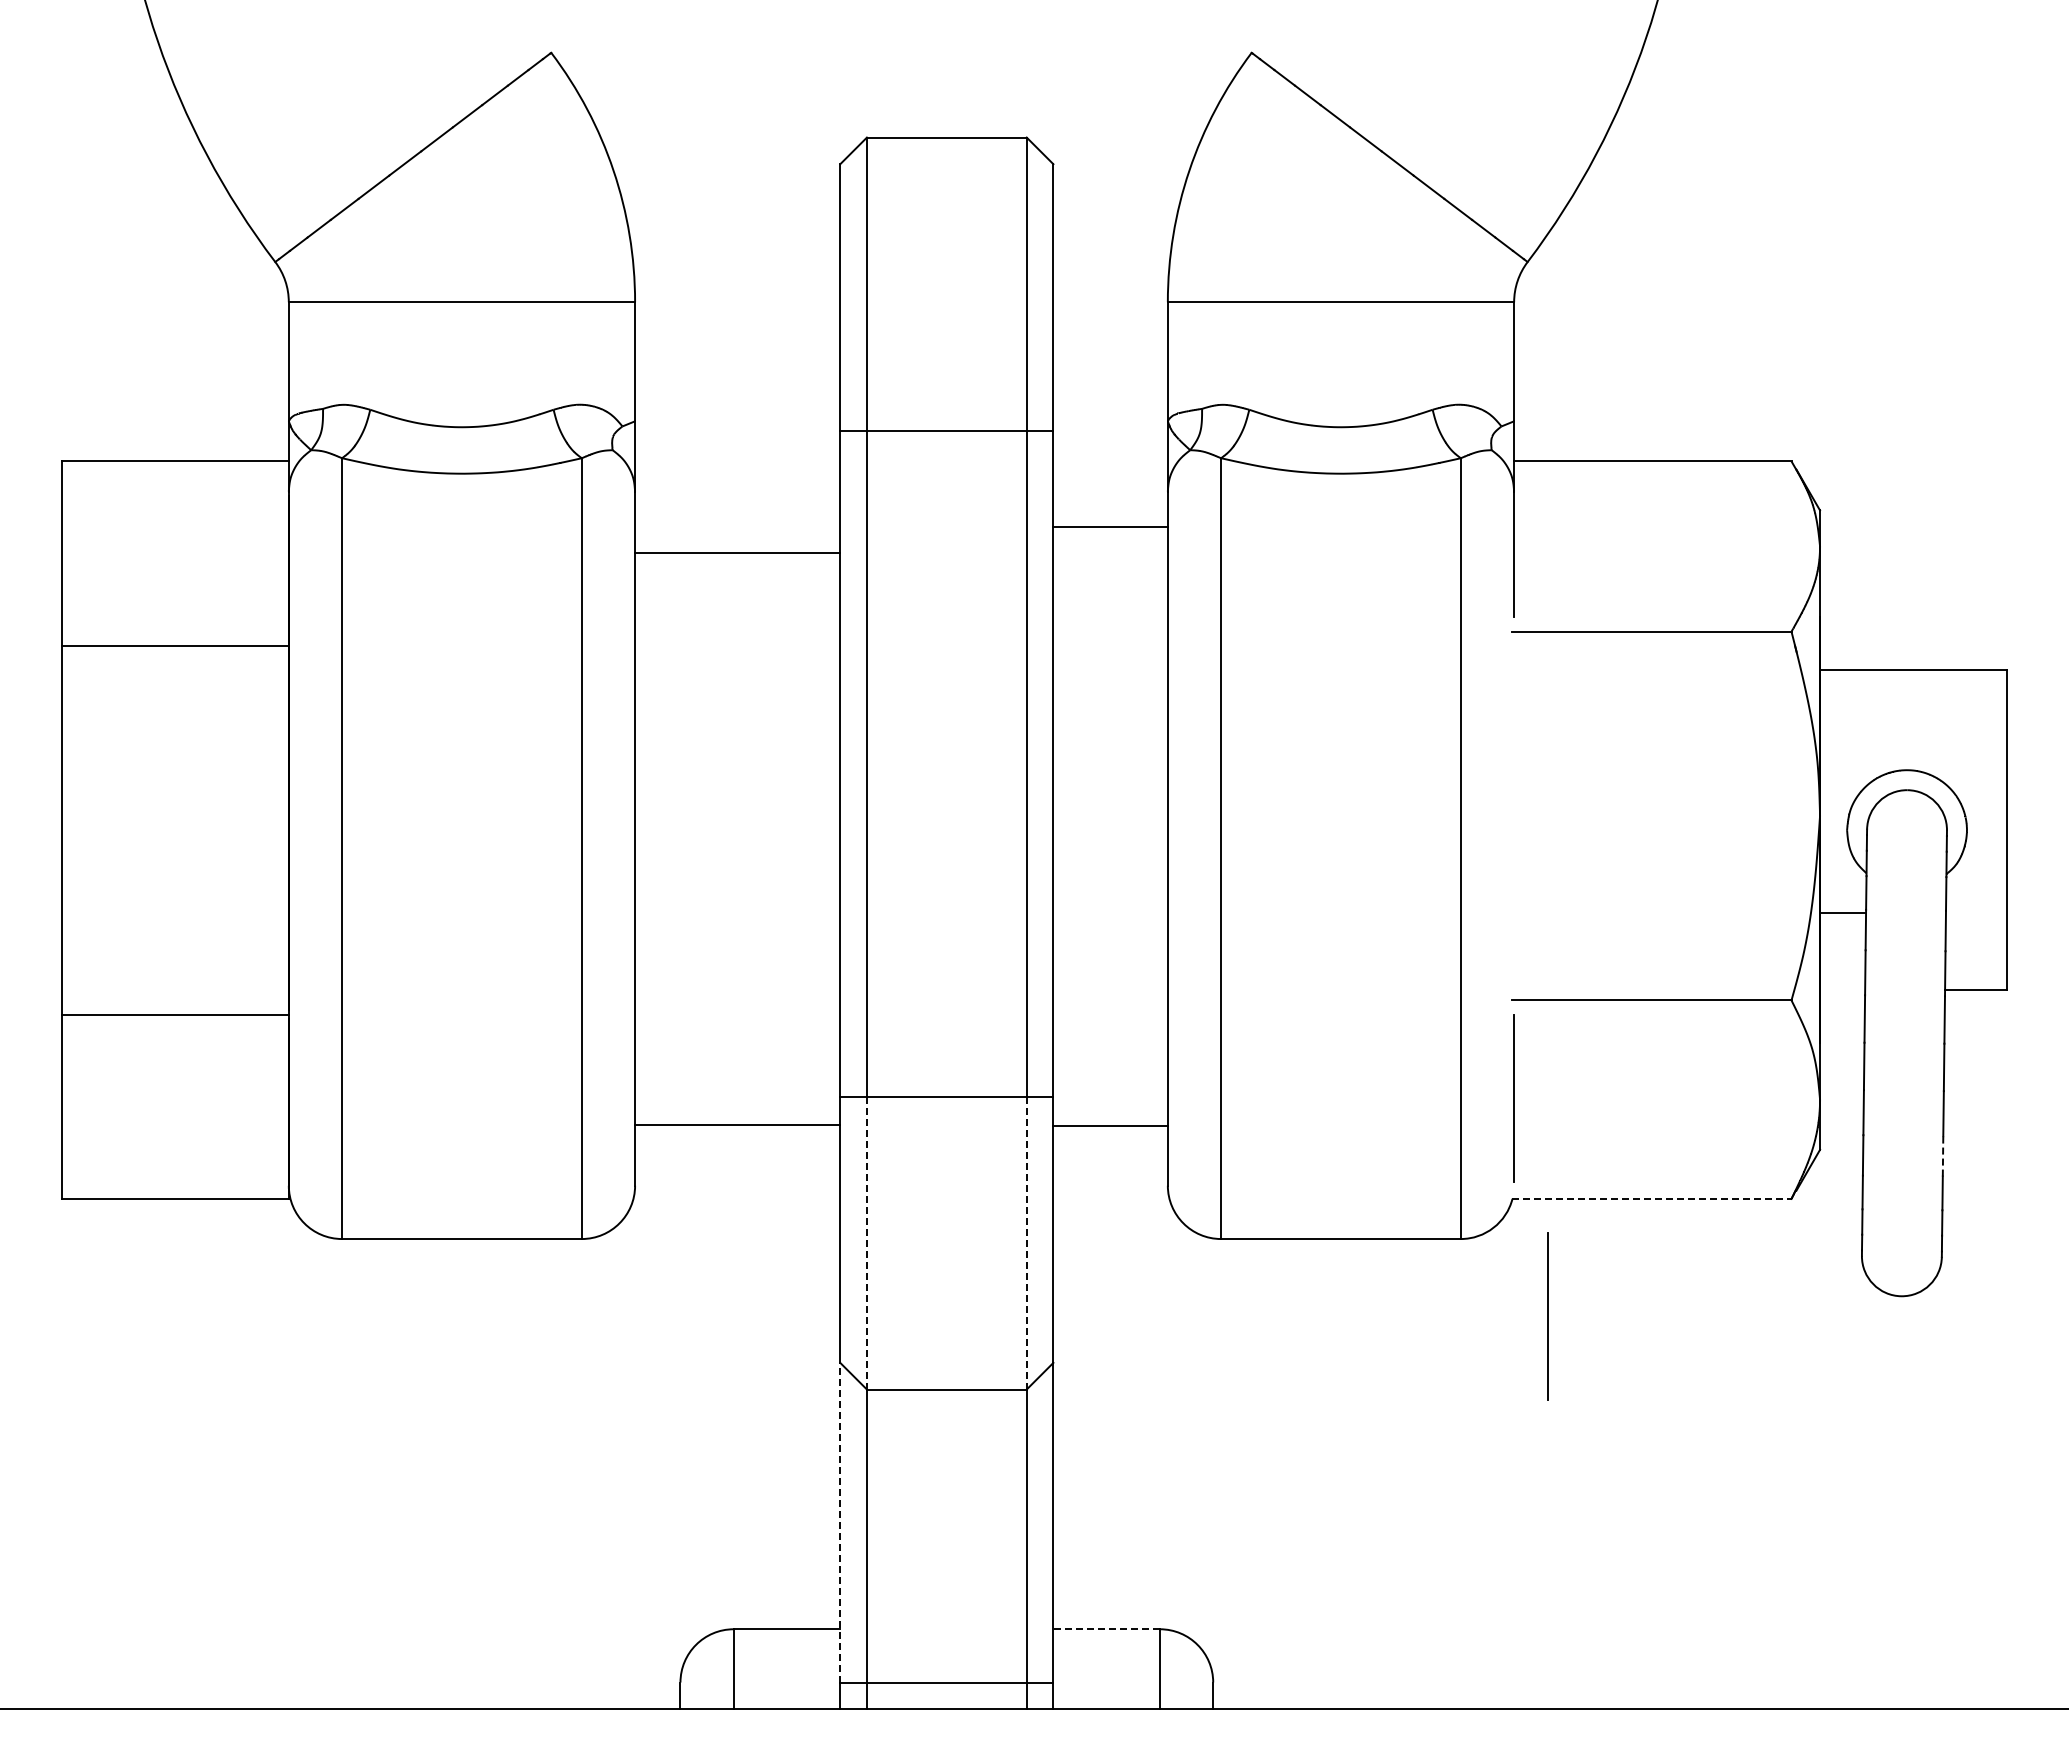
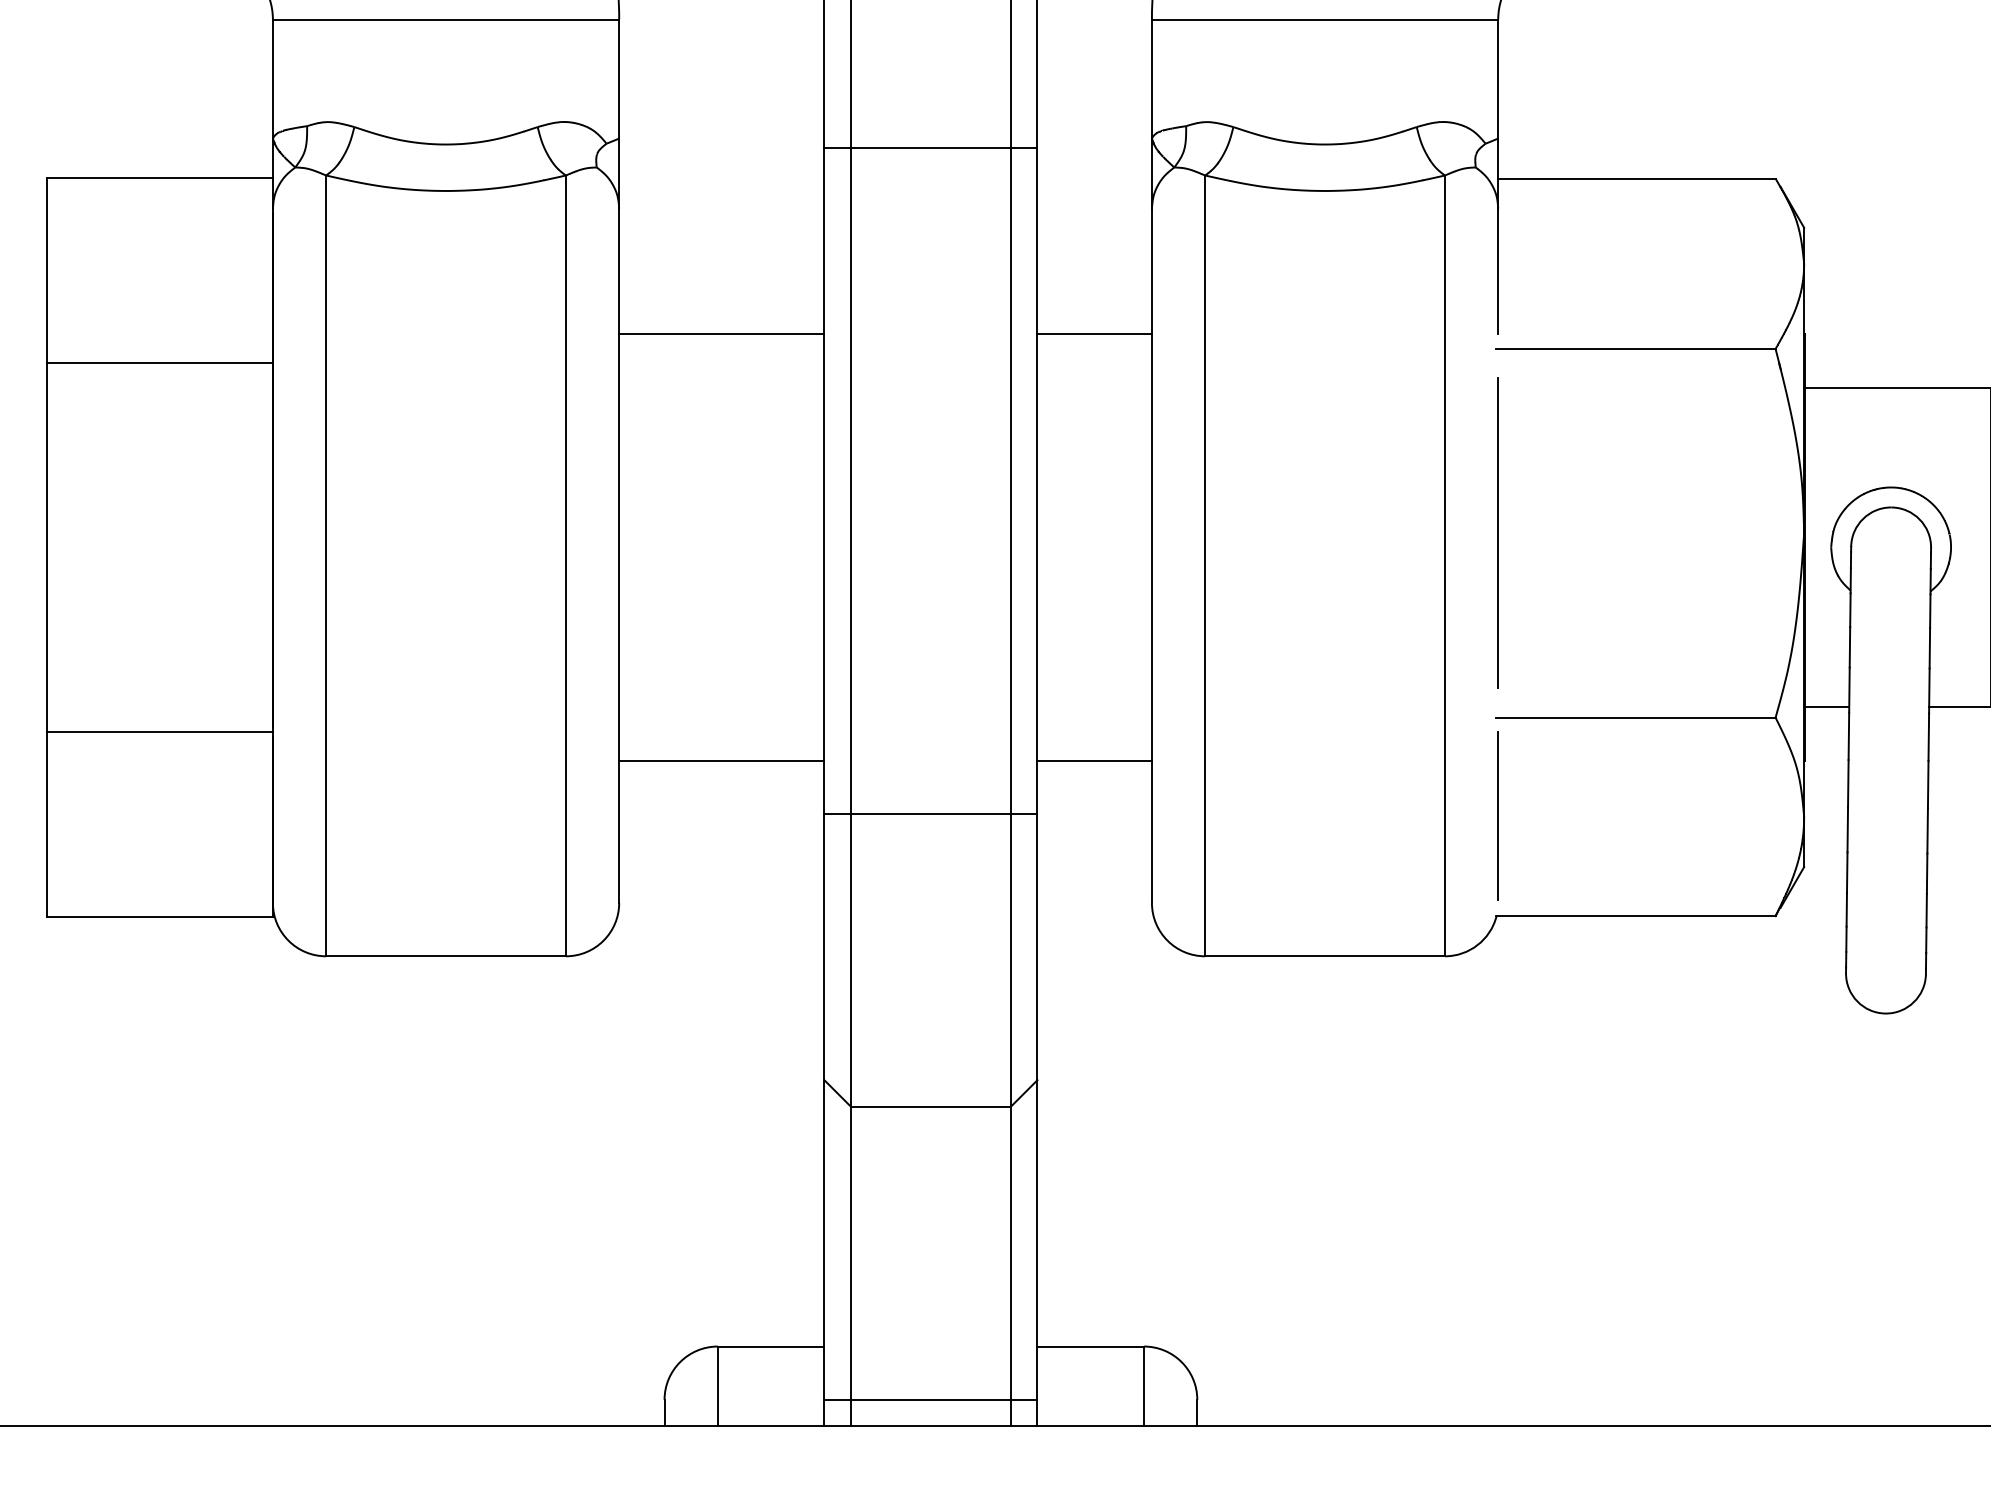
line: (1110, 527) -> (1094, 334), moved
line: (737, 553) -> (721, 334), moved
line: (1514, 815) -> (1498, 532), added
line: (1842, 912) -> (1826, 706), moved
line: (737, 1125) -> (721, 760), moved
line: (1110, 1126) -> (1094, 760), moved
line: (1943, 1155) -> (1927, 872), dashed -> solid
line: (1651, 1198) -> (1635, 915), dashed -> solid
line: (866, 1243) -> (850, 960), dashed -> solid
line: (1026, 1243) -> (1010, 960), dashed -> solid
line: (1547, 1316) -> (1531, 1033), removed
line: (840, 1522) -> (824, 1239), dashed -> solid
line: (1106, 1629) -> (1090, 1346), dashed -> solid

